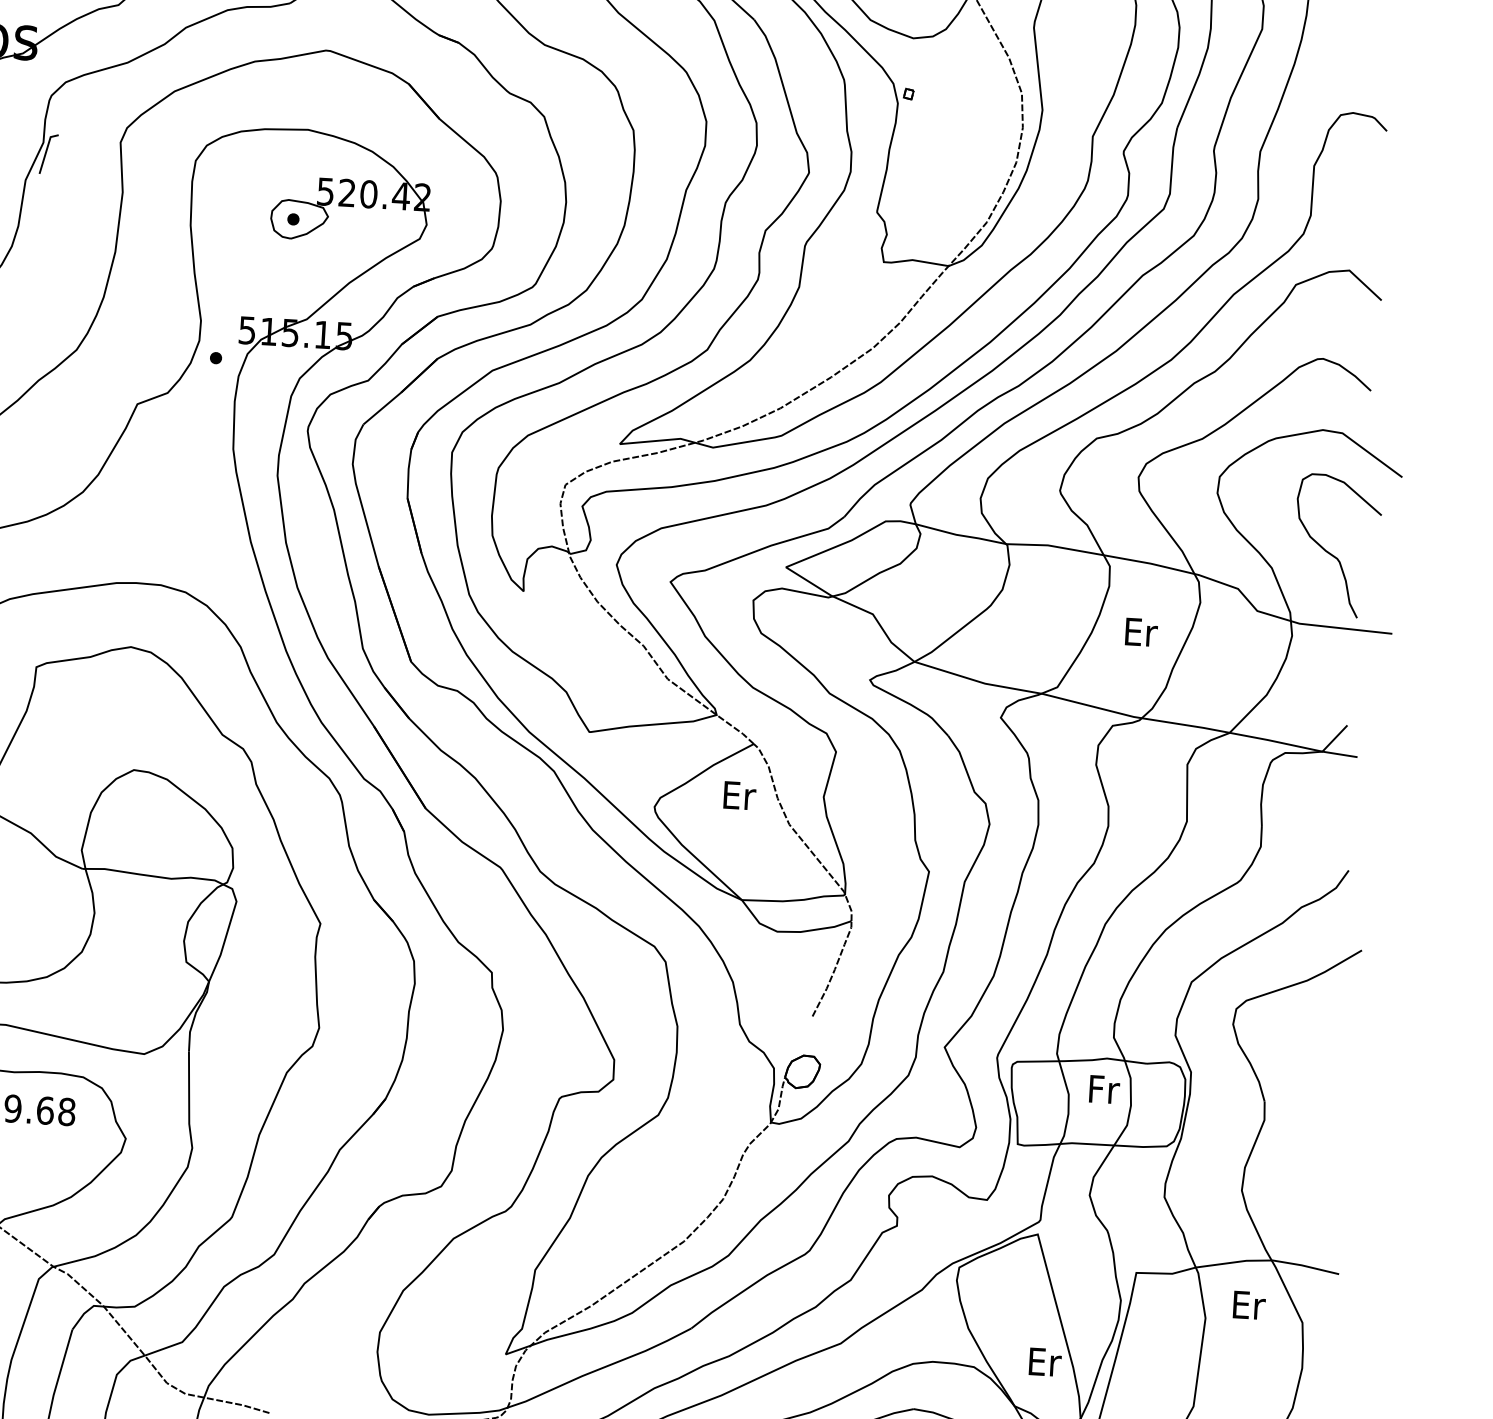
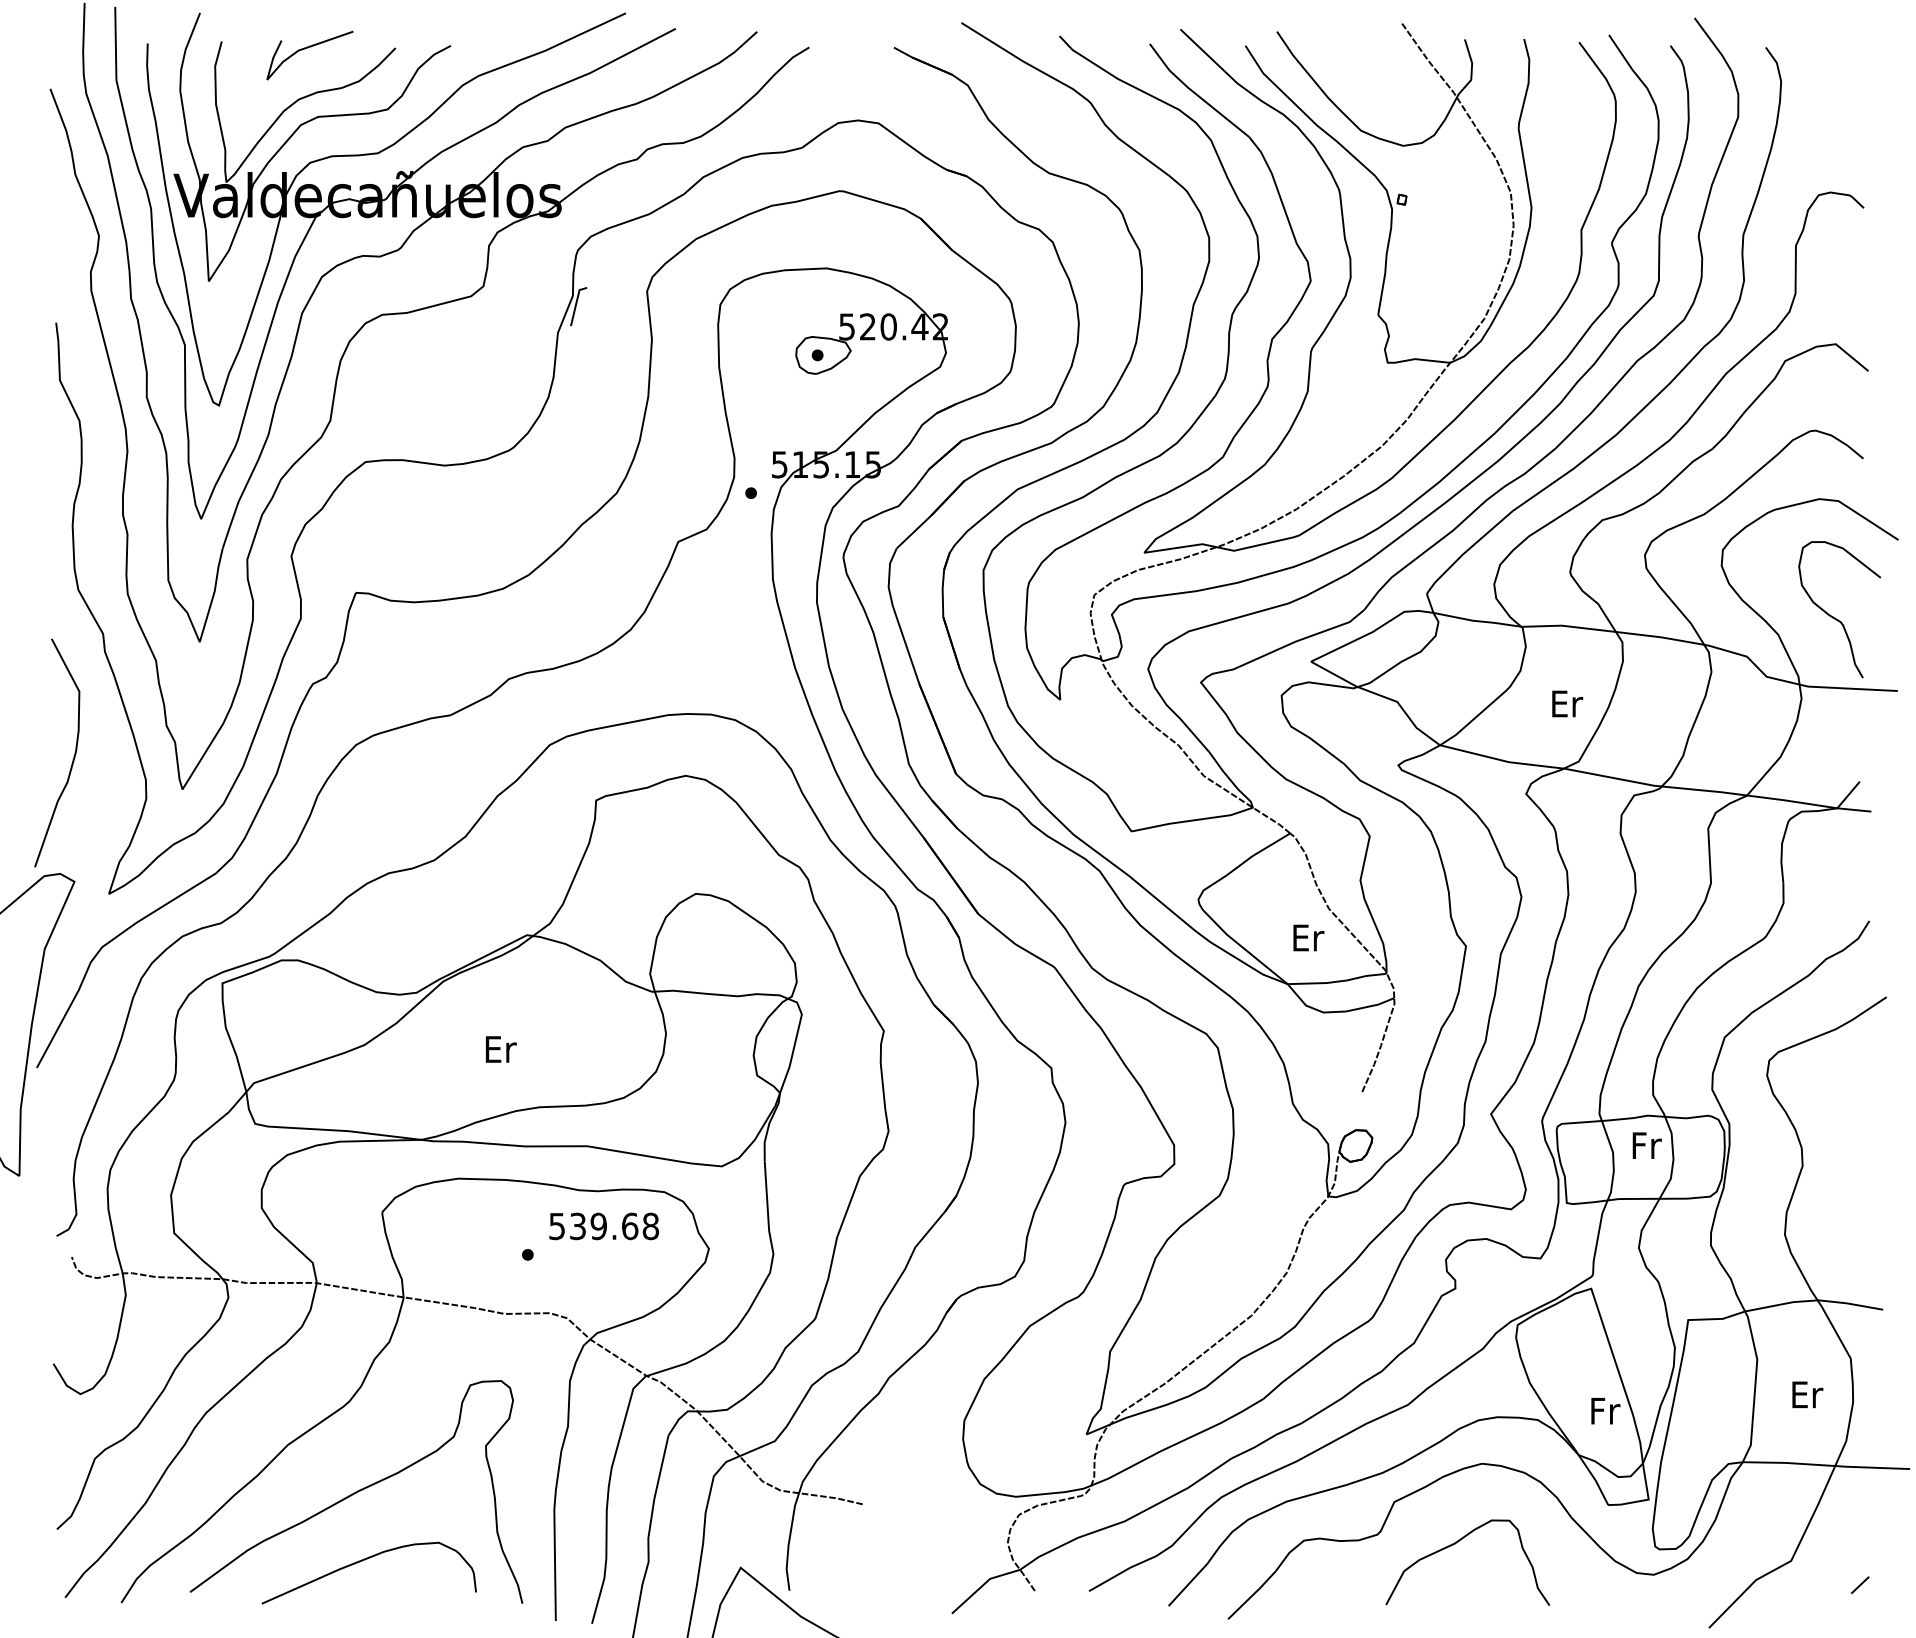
text: (1141, 631) -> (1567, 703), moved
text: (739, 795) -> (1308, 937), moved
text: (1249, 1305) -> (1807, 1394), moved
text: (1045, 1362) -> (1605, 1411), Er -> Fr

